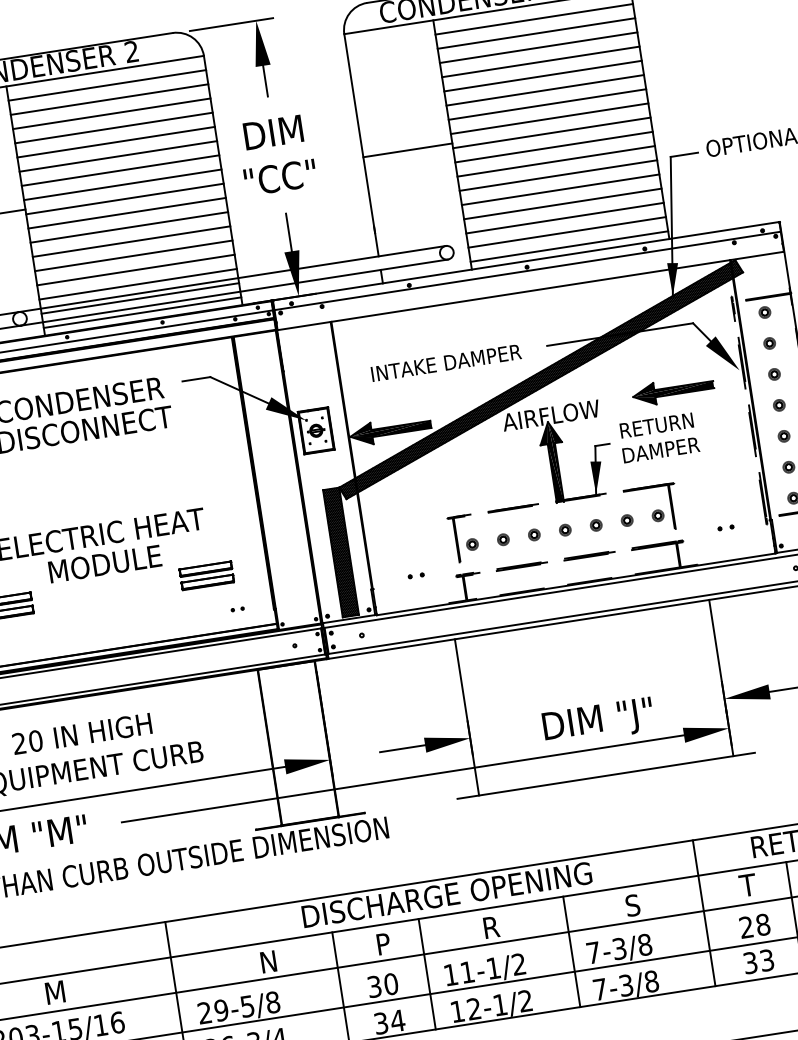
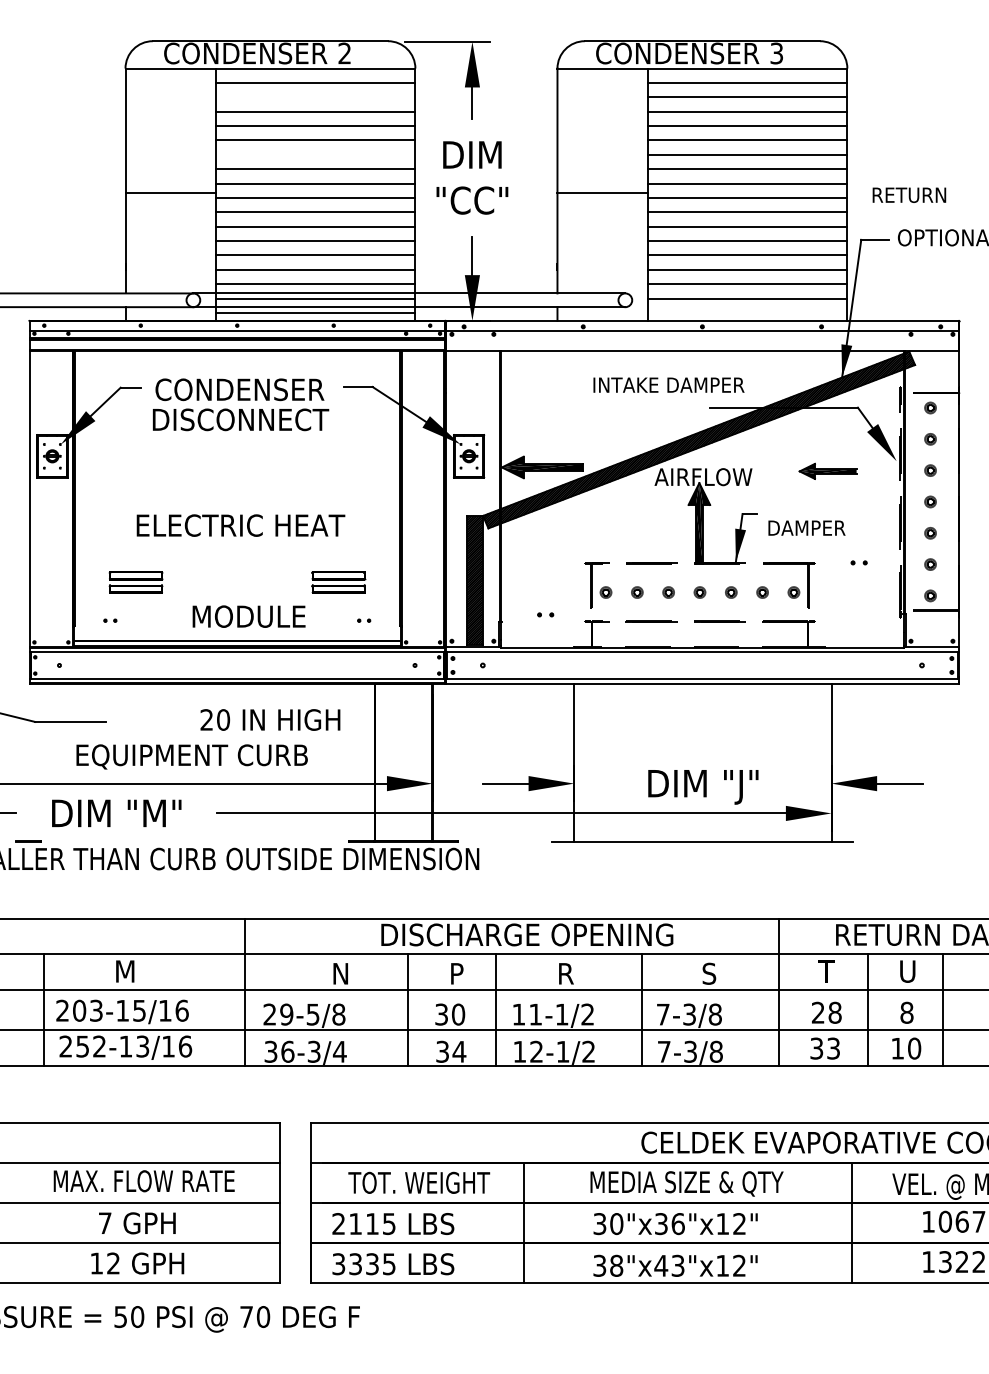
line: (109, 99) -> (315, 97), removed
line: (118, 156) -> (315, 154), removed
line: (569, 246) -> (747, 312), removed
text: (445, 362) -> (668, 384), moved
part: (672, 391) -> (827, 471), size x0.7
text: (656, 424) -> (909, 194), moved
part: (725, 527) -> (858, 562), moved
text: (104, 564) -> (248, 616), moved
text: (82, 733) -> (270, 719), moved

